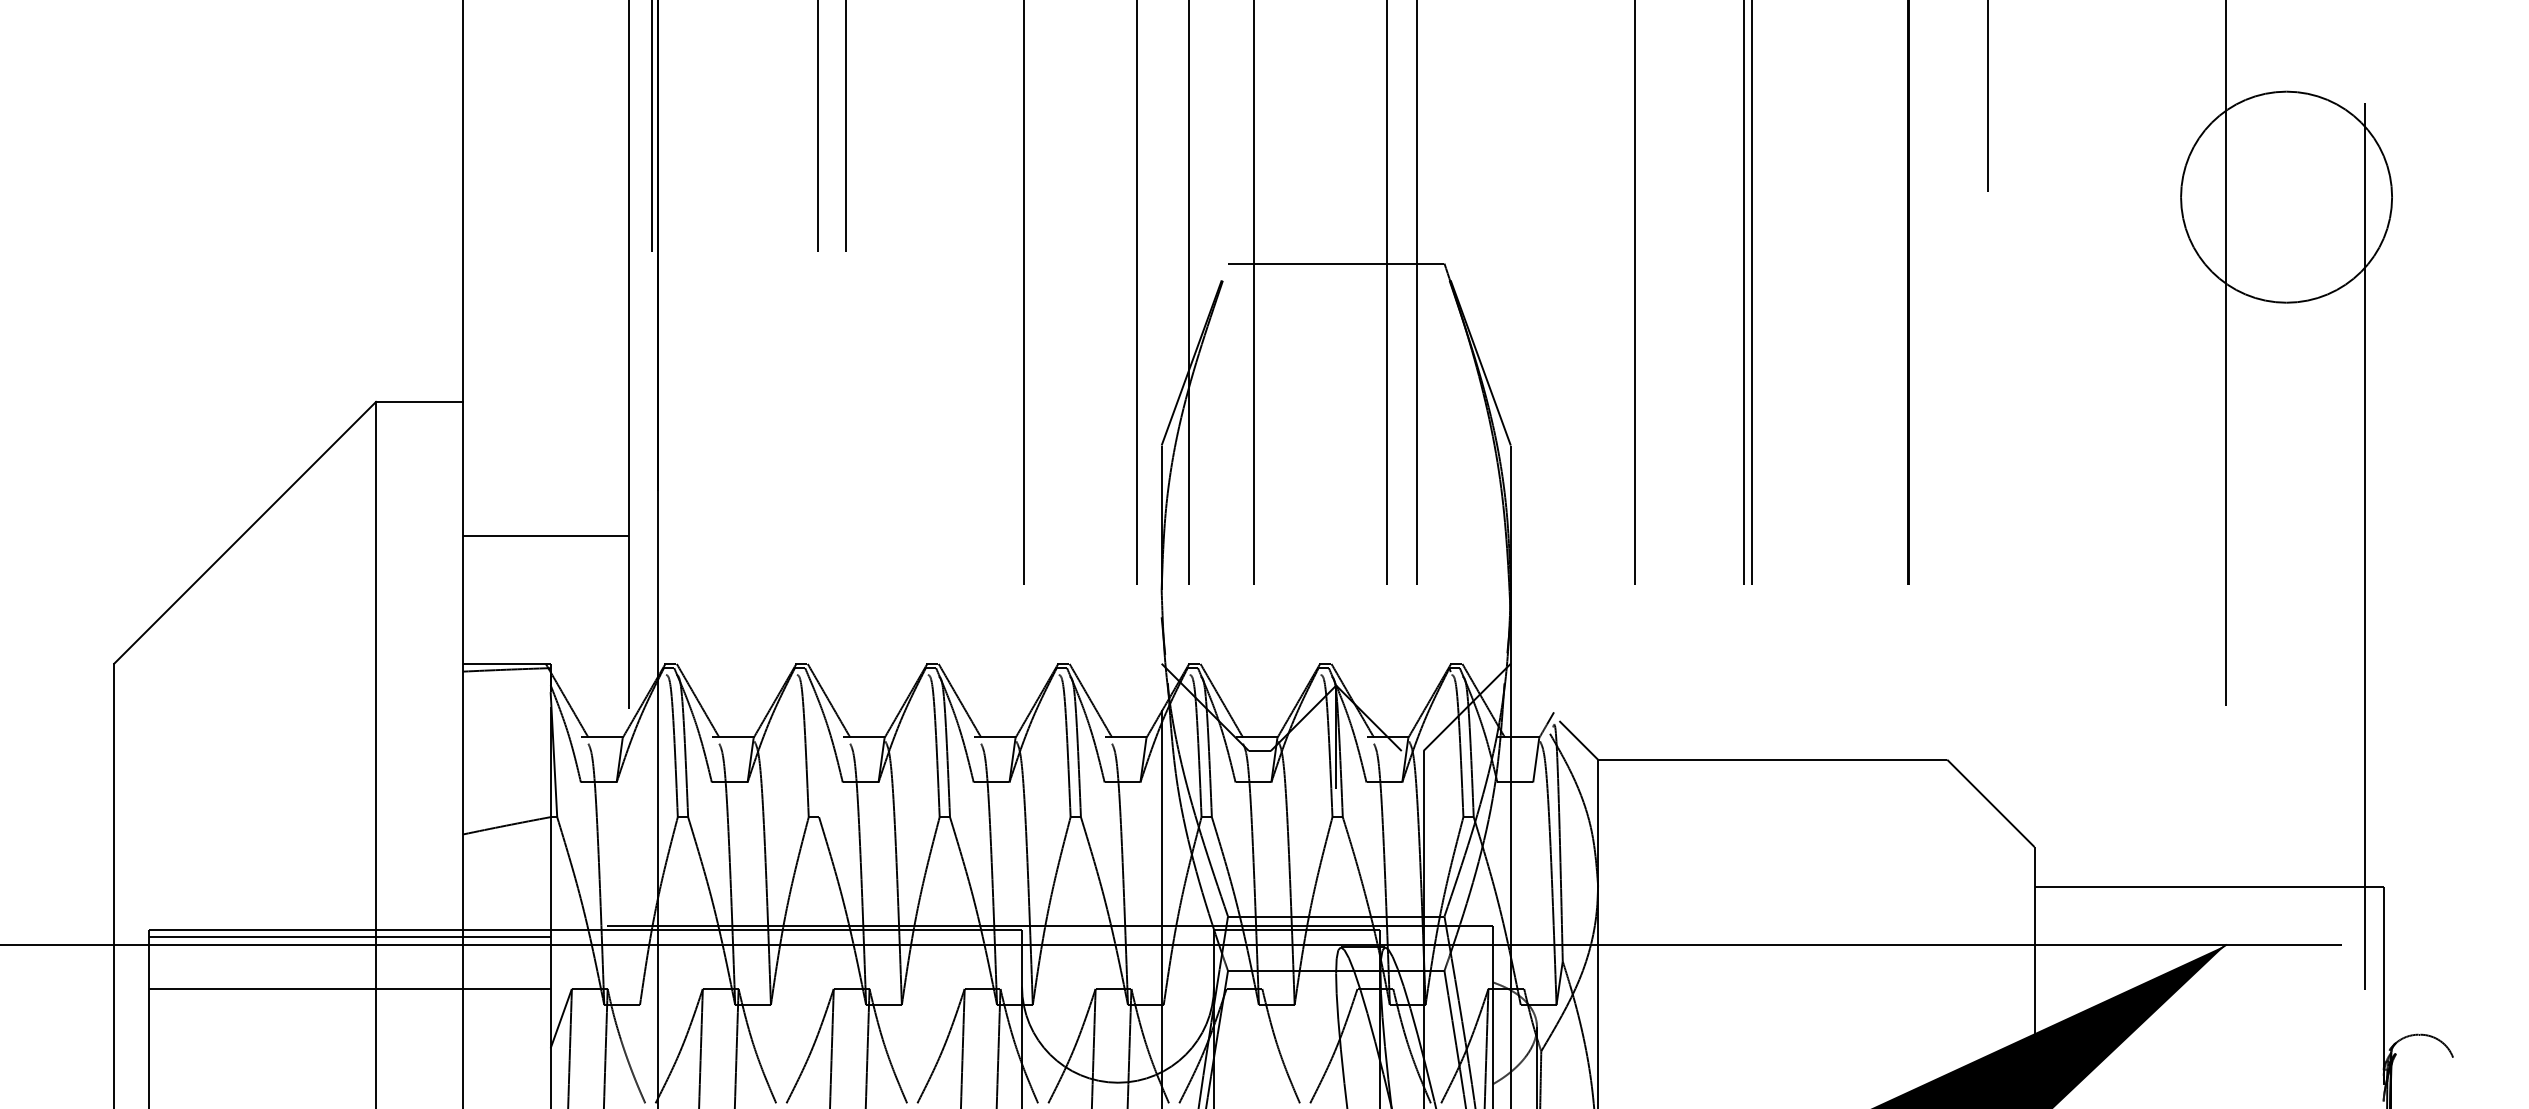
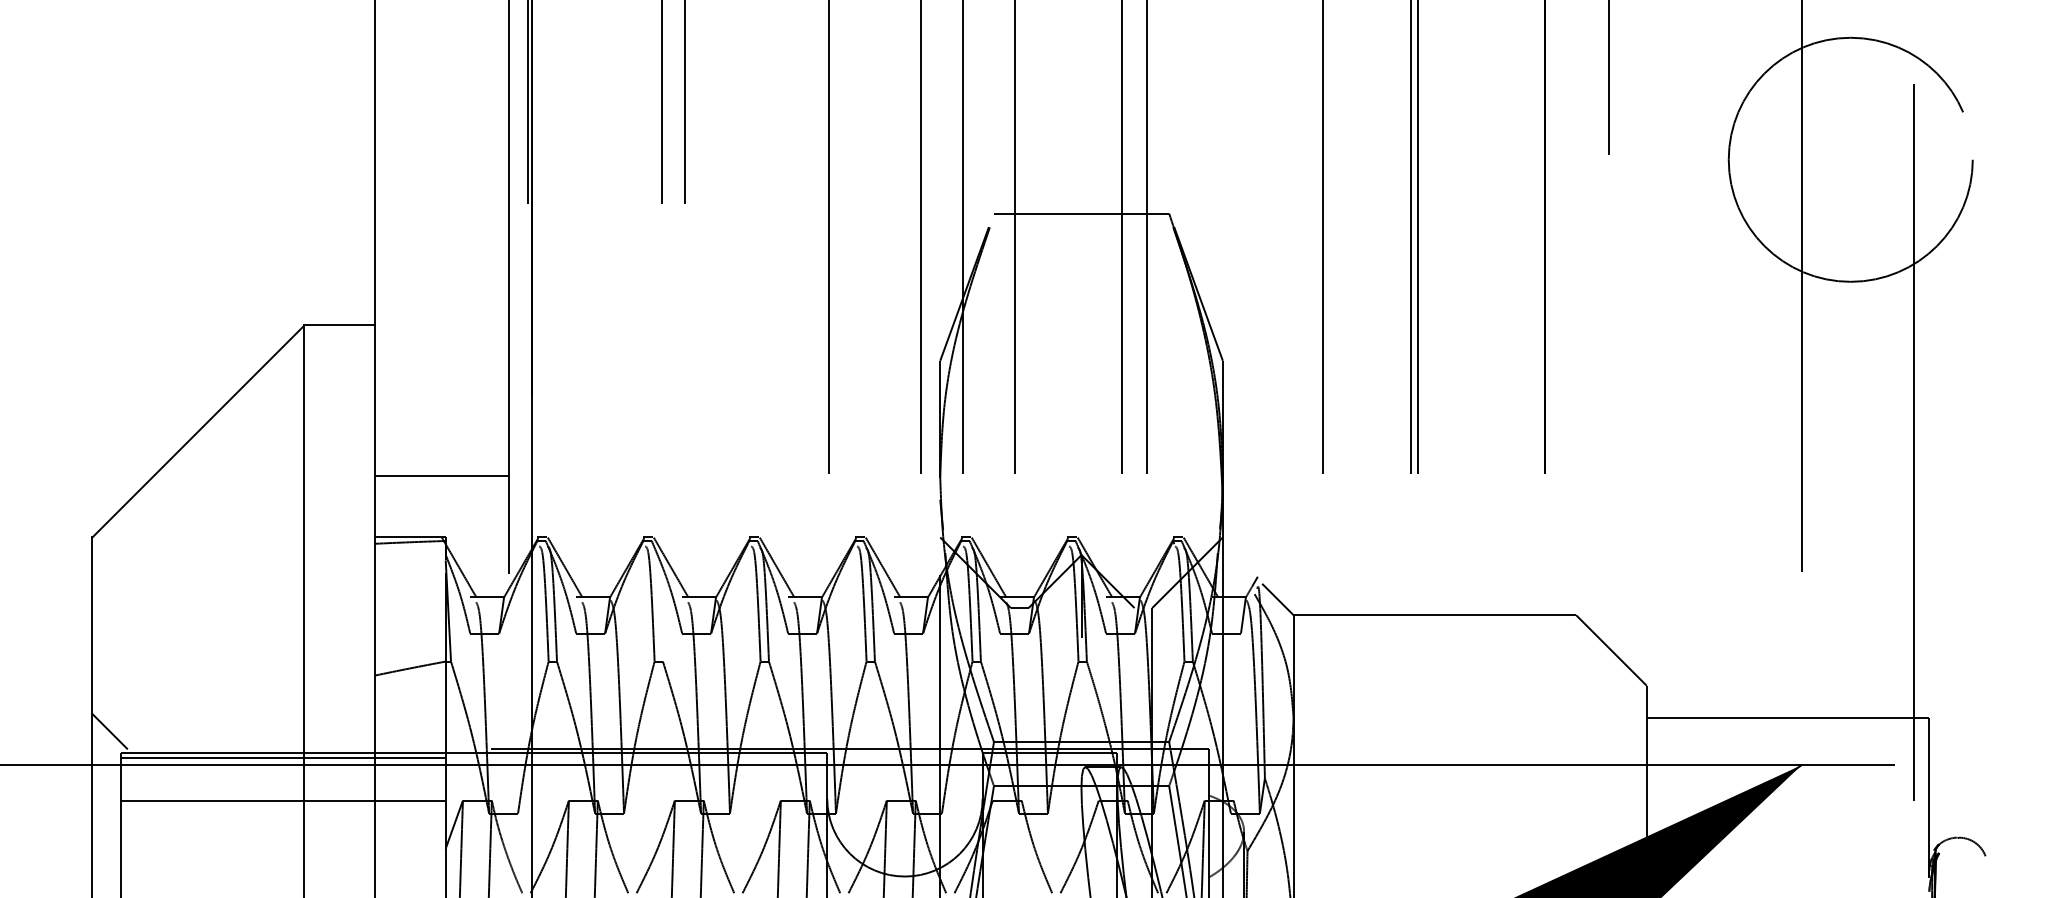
circle: (2286, 196) -> (1850, 159), size x1.43
line: (546, 535) -> (442, 475), moved
line: (135, 903) -> (109, 731), added

